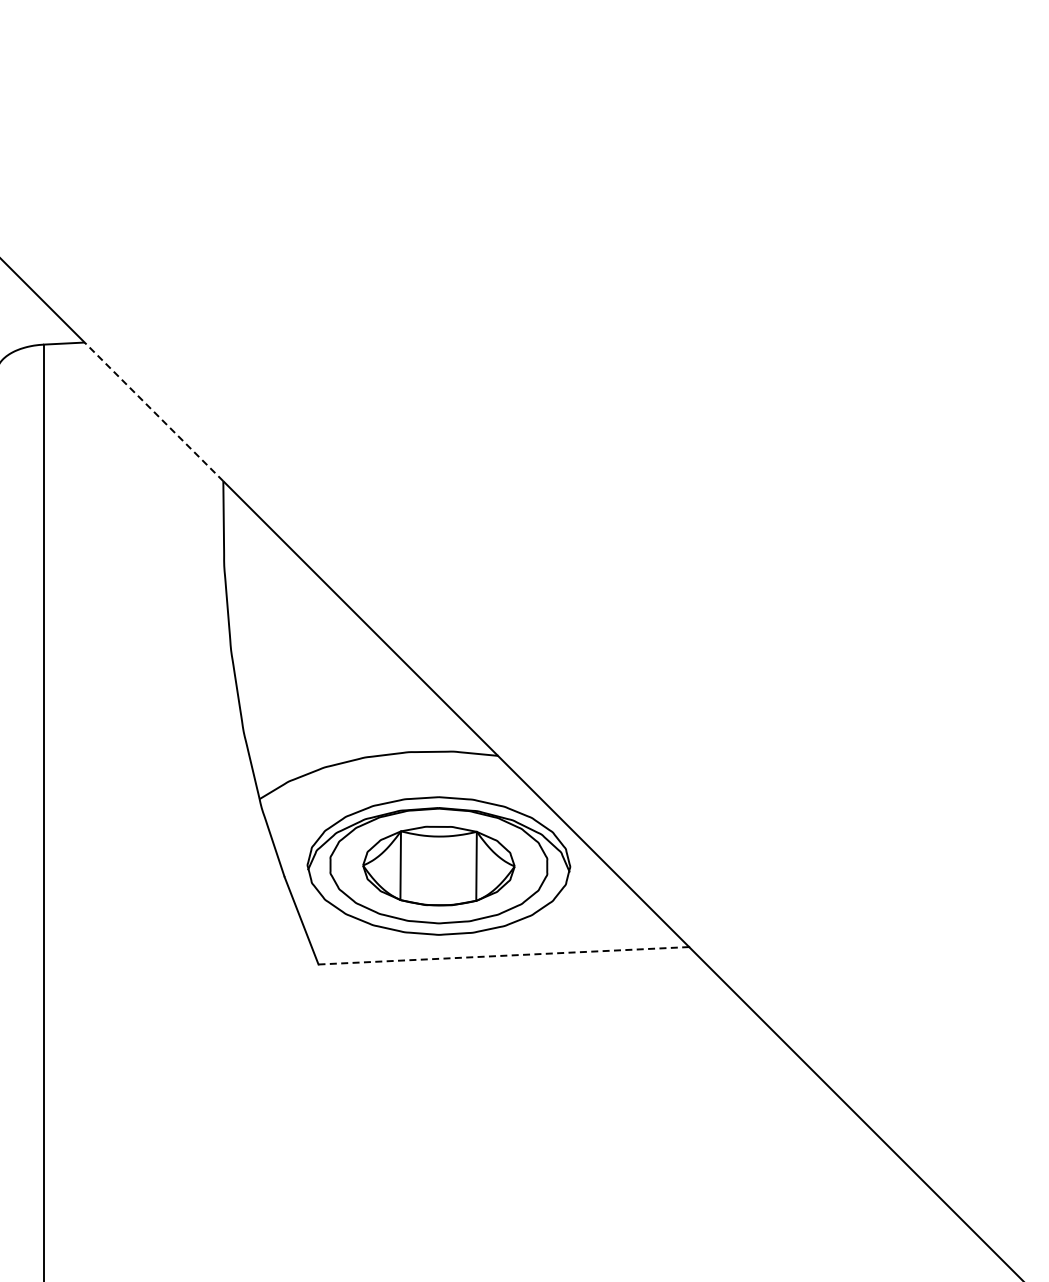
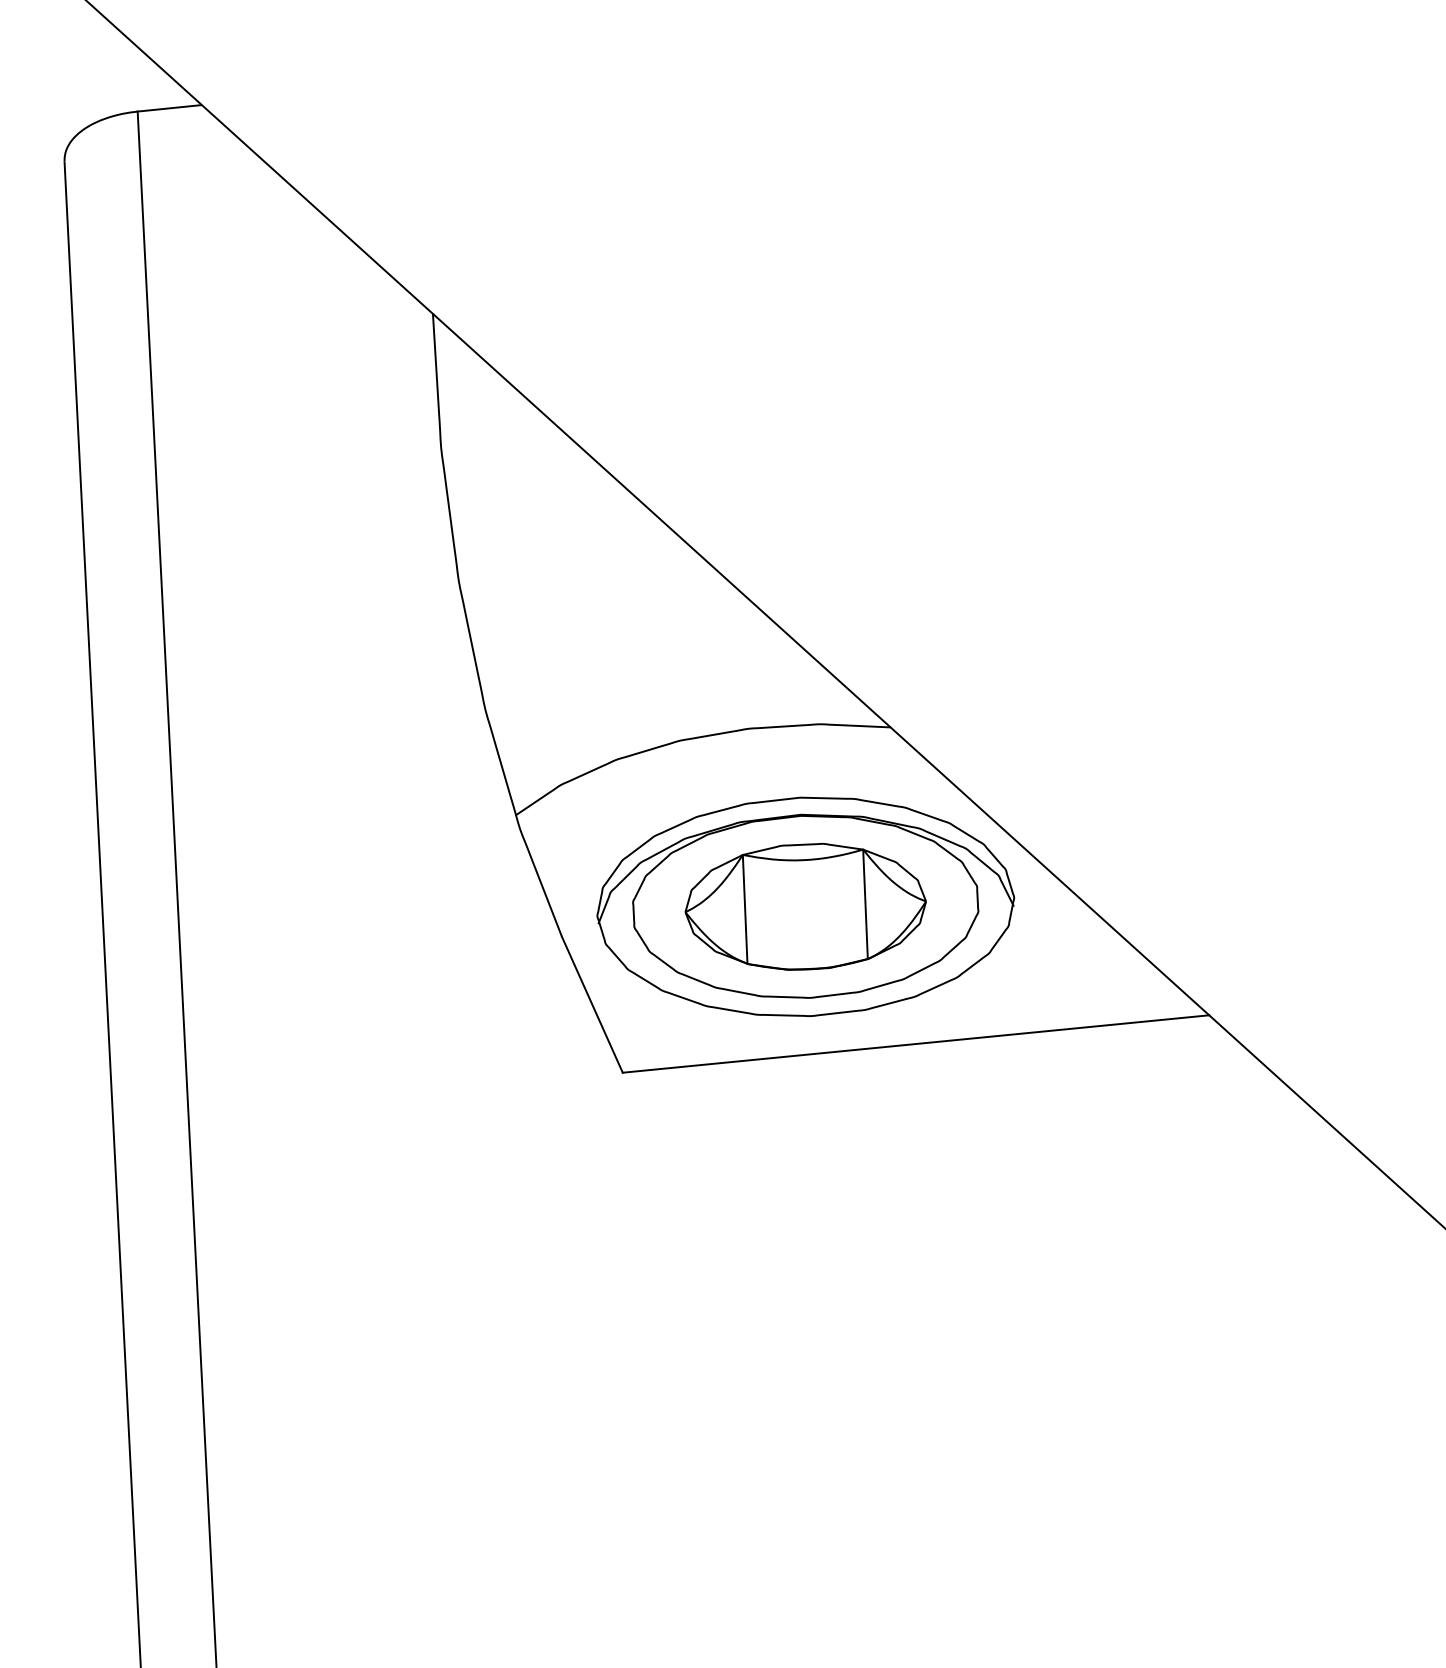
line: (153, 411) -> (316, 208), dashed -> solid
line: (503, 955) -> (915, 1043), dashed -> solid

